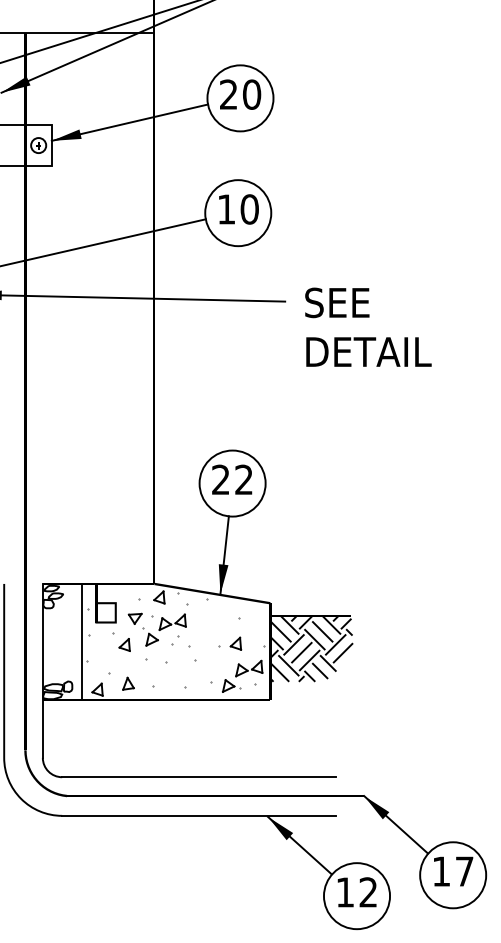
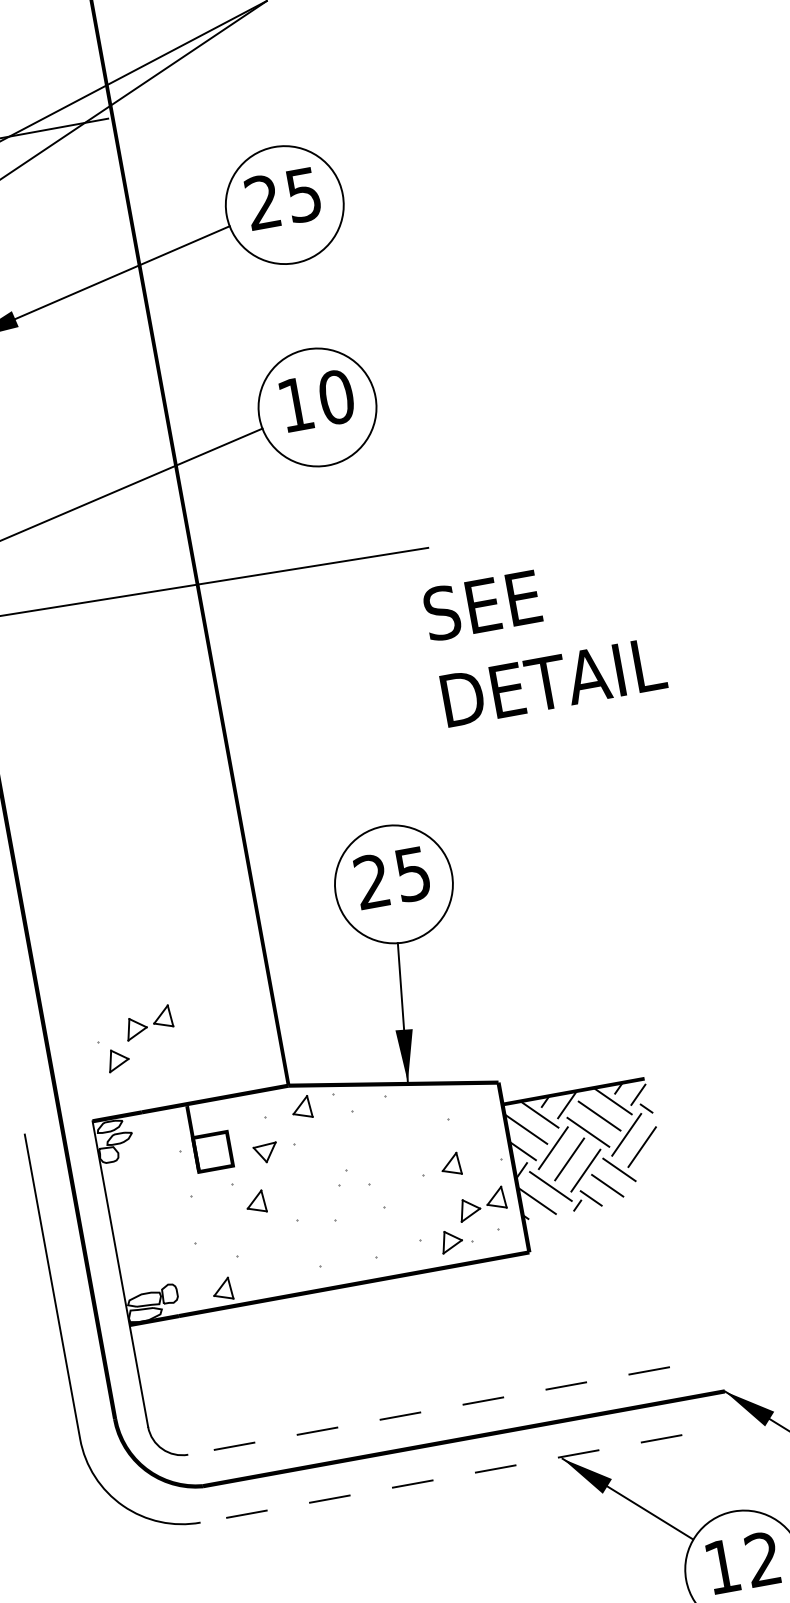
text: (252, 94) -> (304, 194), 20 -> 25
text: (368, 326) -> (544, 637), moved
text: (243, 479) -> (411, 873), 22 -> 25
part: (164, 629) -> (136, 1038), moved
line: (82, 641) -> (180, 1209), removed
part: (128, 683) -> (274, 1268), removed
line: (198, 777) -> (427, 1411), solid -> dashed
line: (198, 815) -> (439, 1478), solid -> dashed

